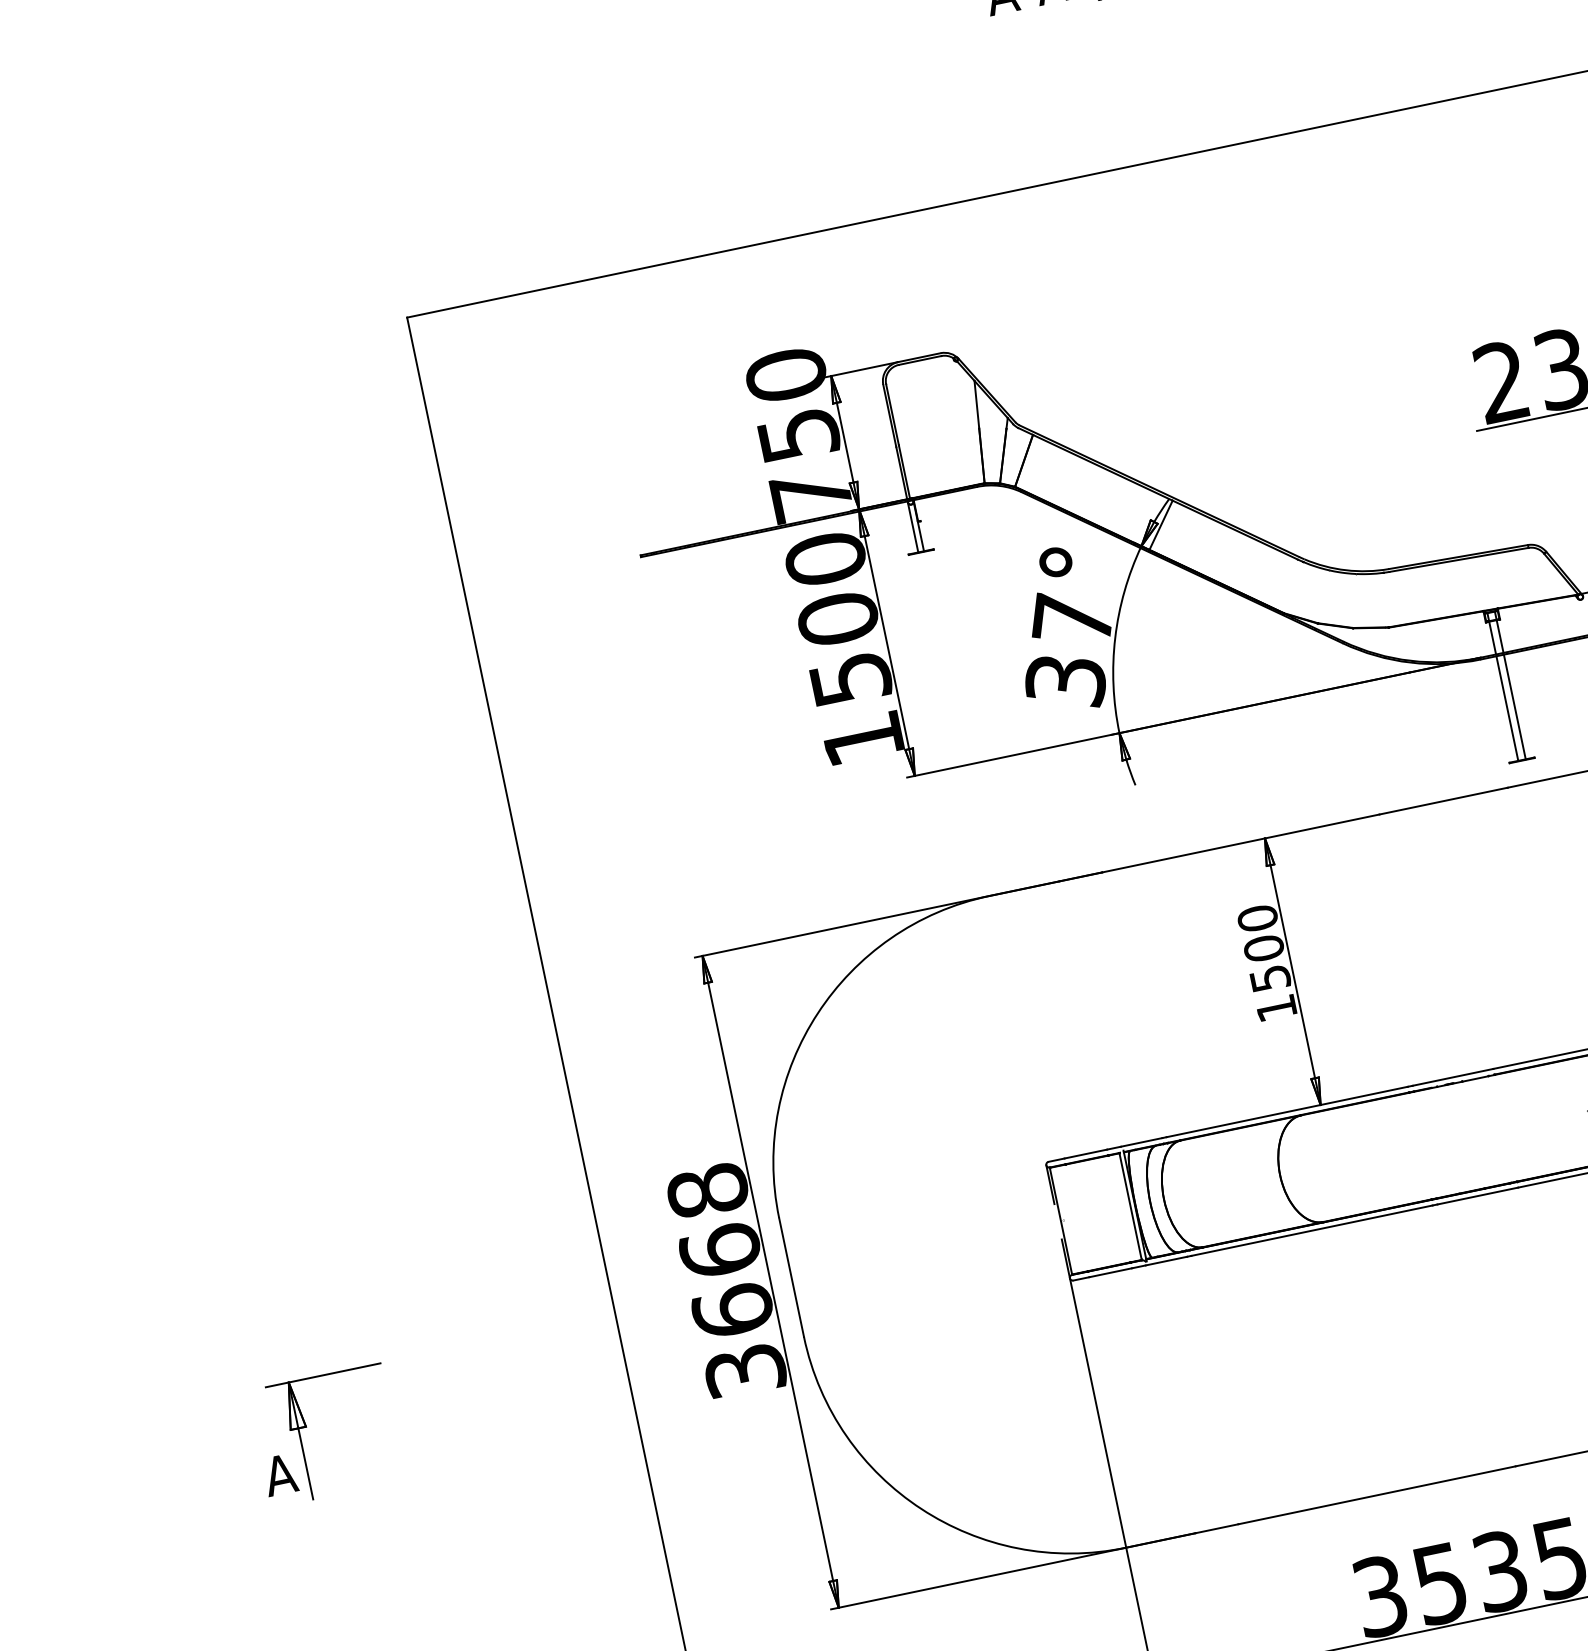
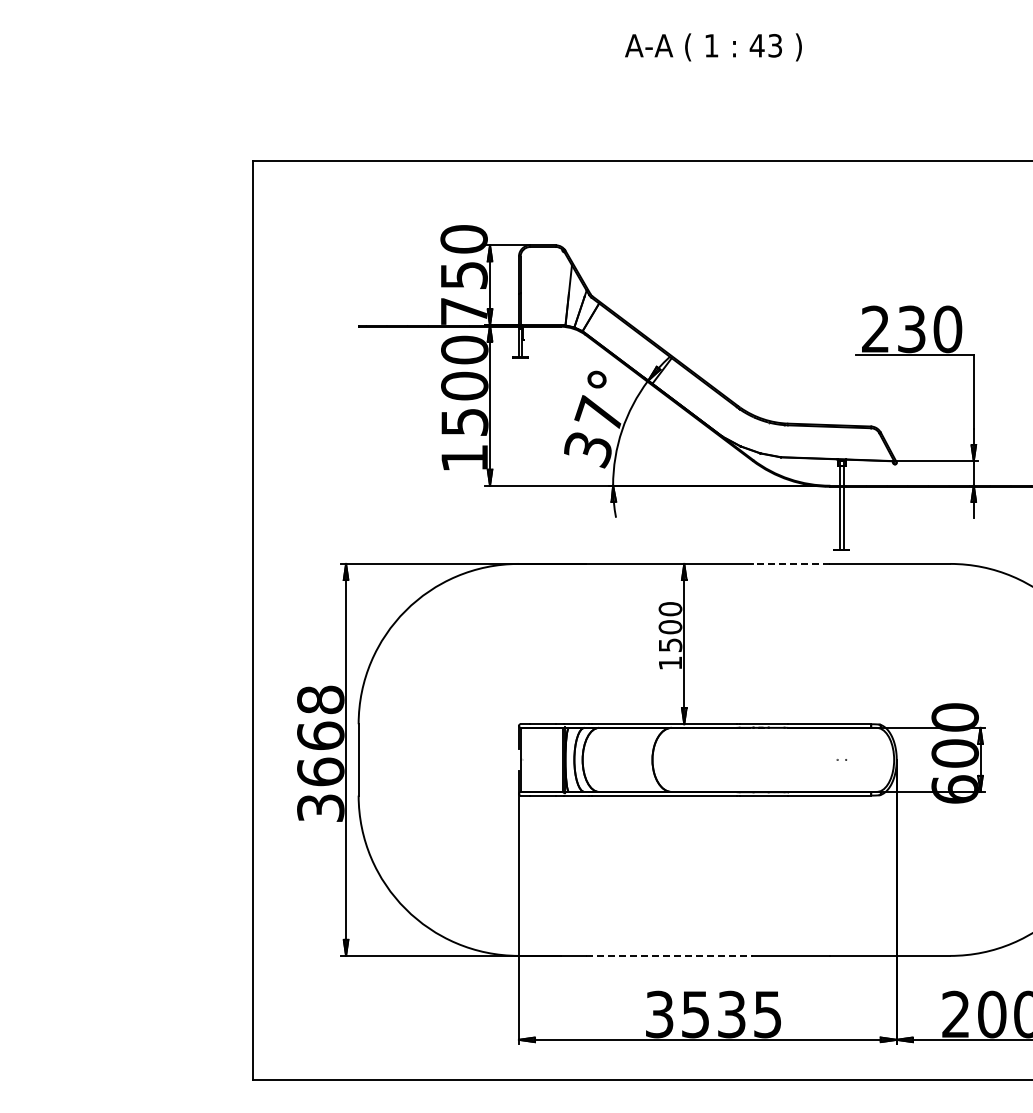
line: (1443, 800) -> (791, 563), solid -> dashed
part: (307, 1428) -> (61, 788), removed
line: (1378, 1494) -> (670, 955), solid -> dashed

